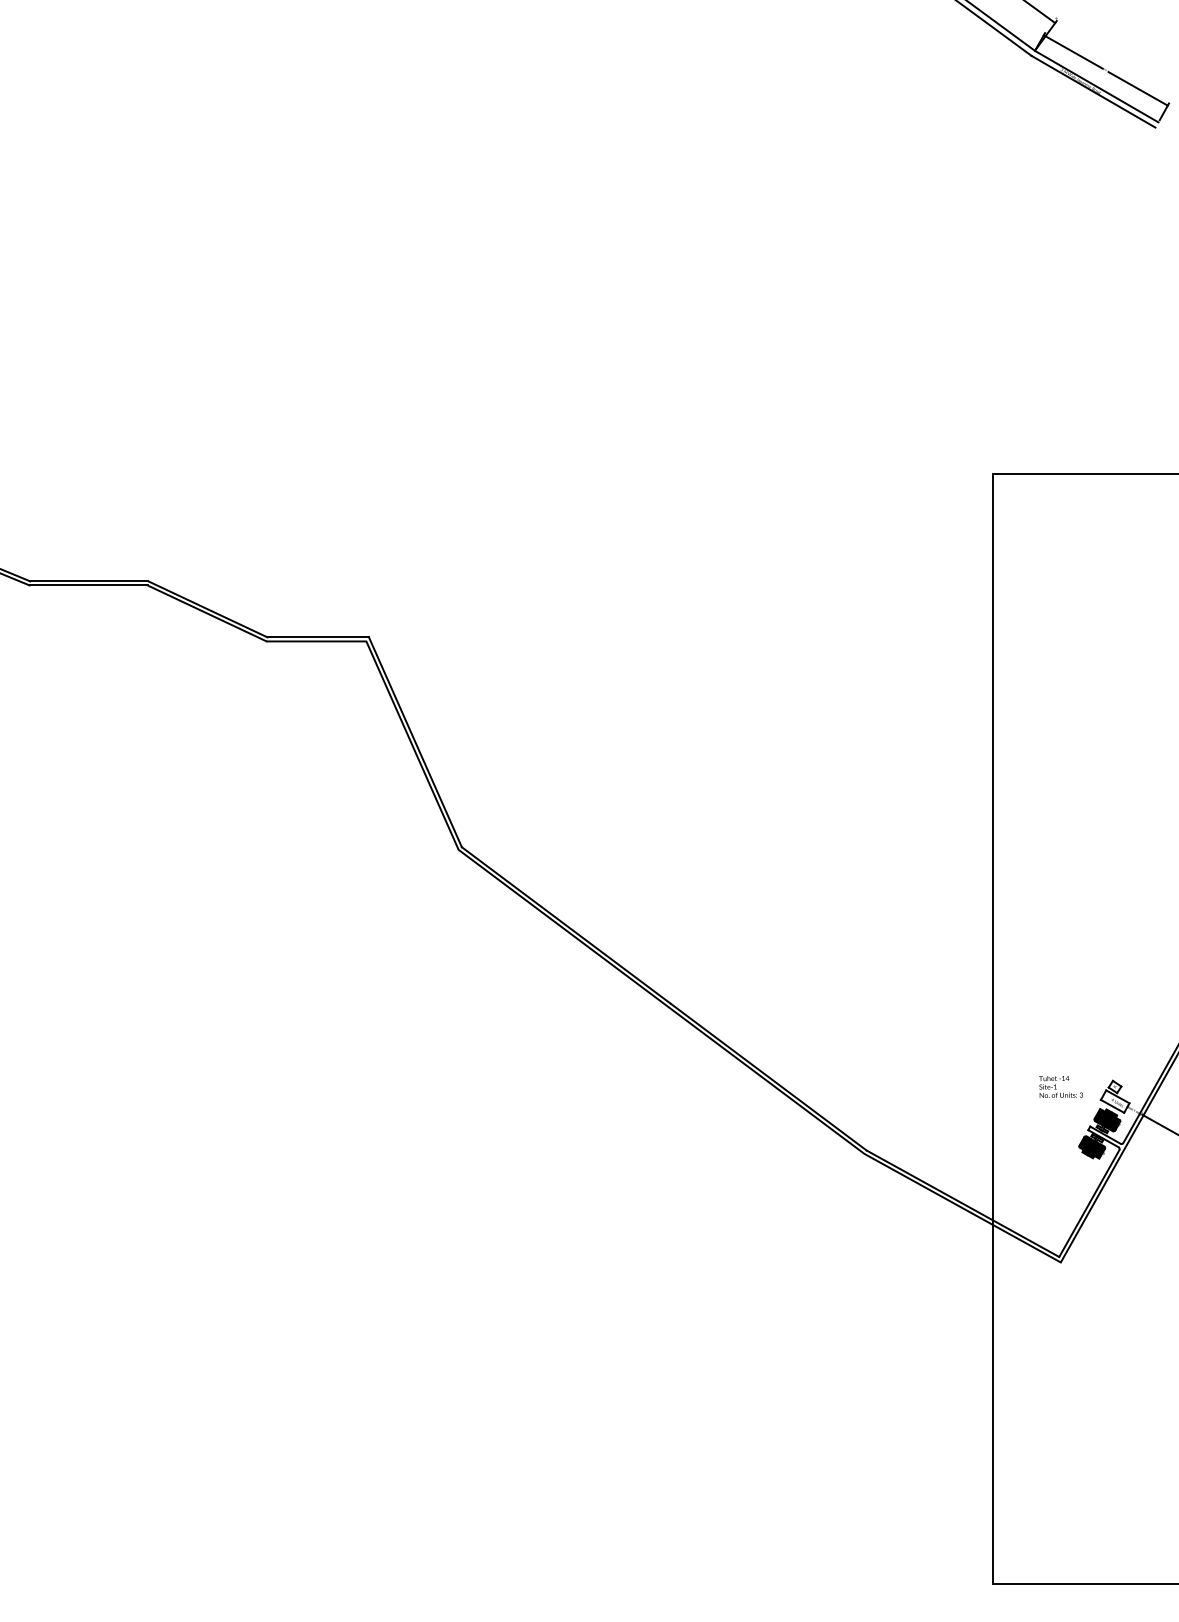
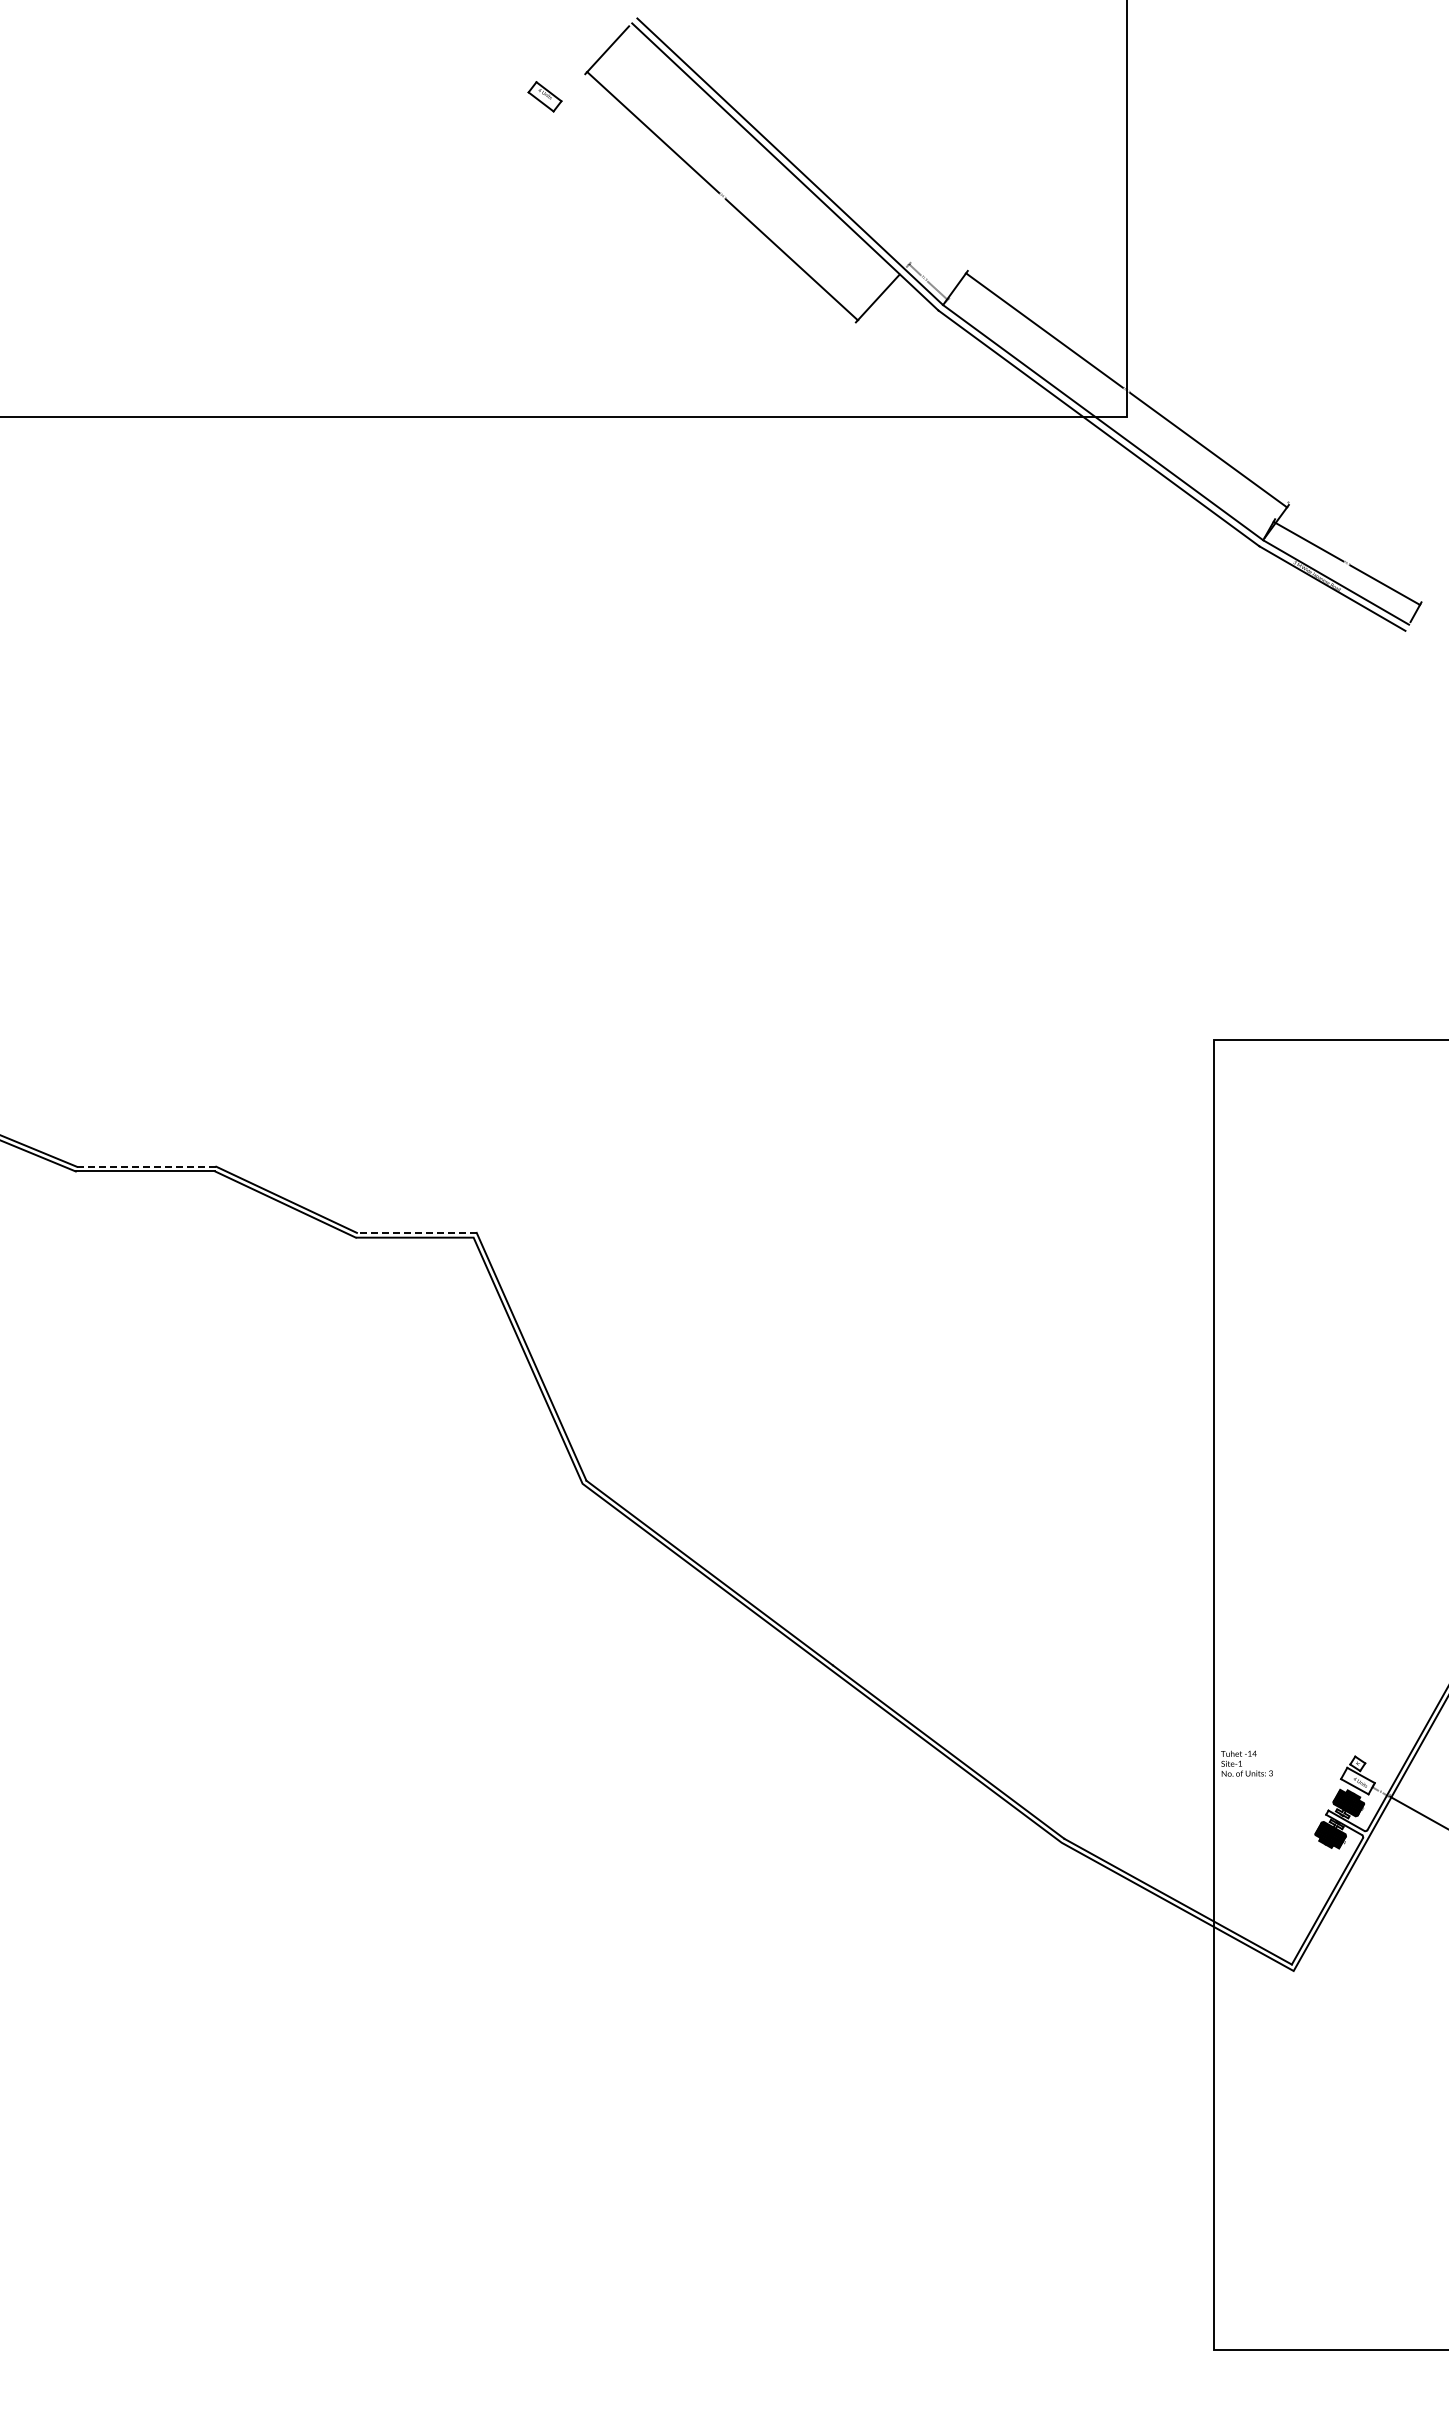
line: (89, 581) -> (146, 1166), solid -> dashed
line: (318, 637) -> (416, 1232), solid -> dashed
text: (1060, 1086) -> (1246, 1763), moved

